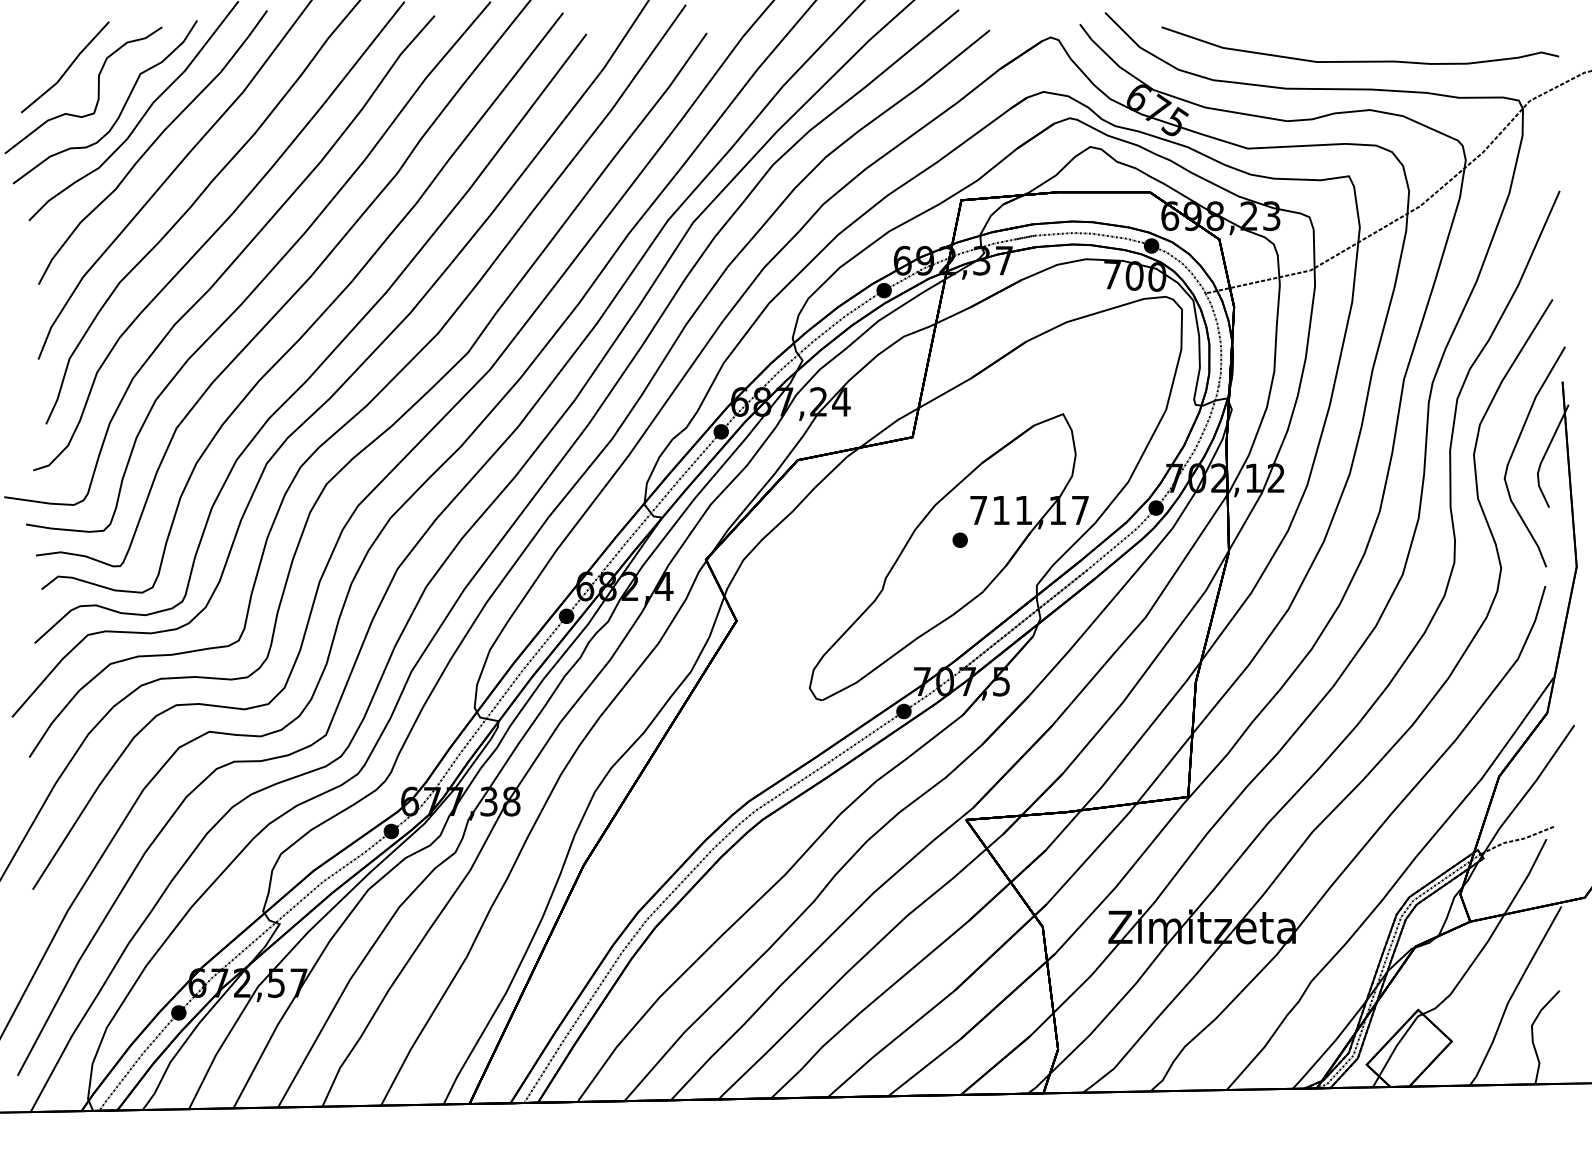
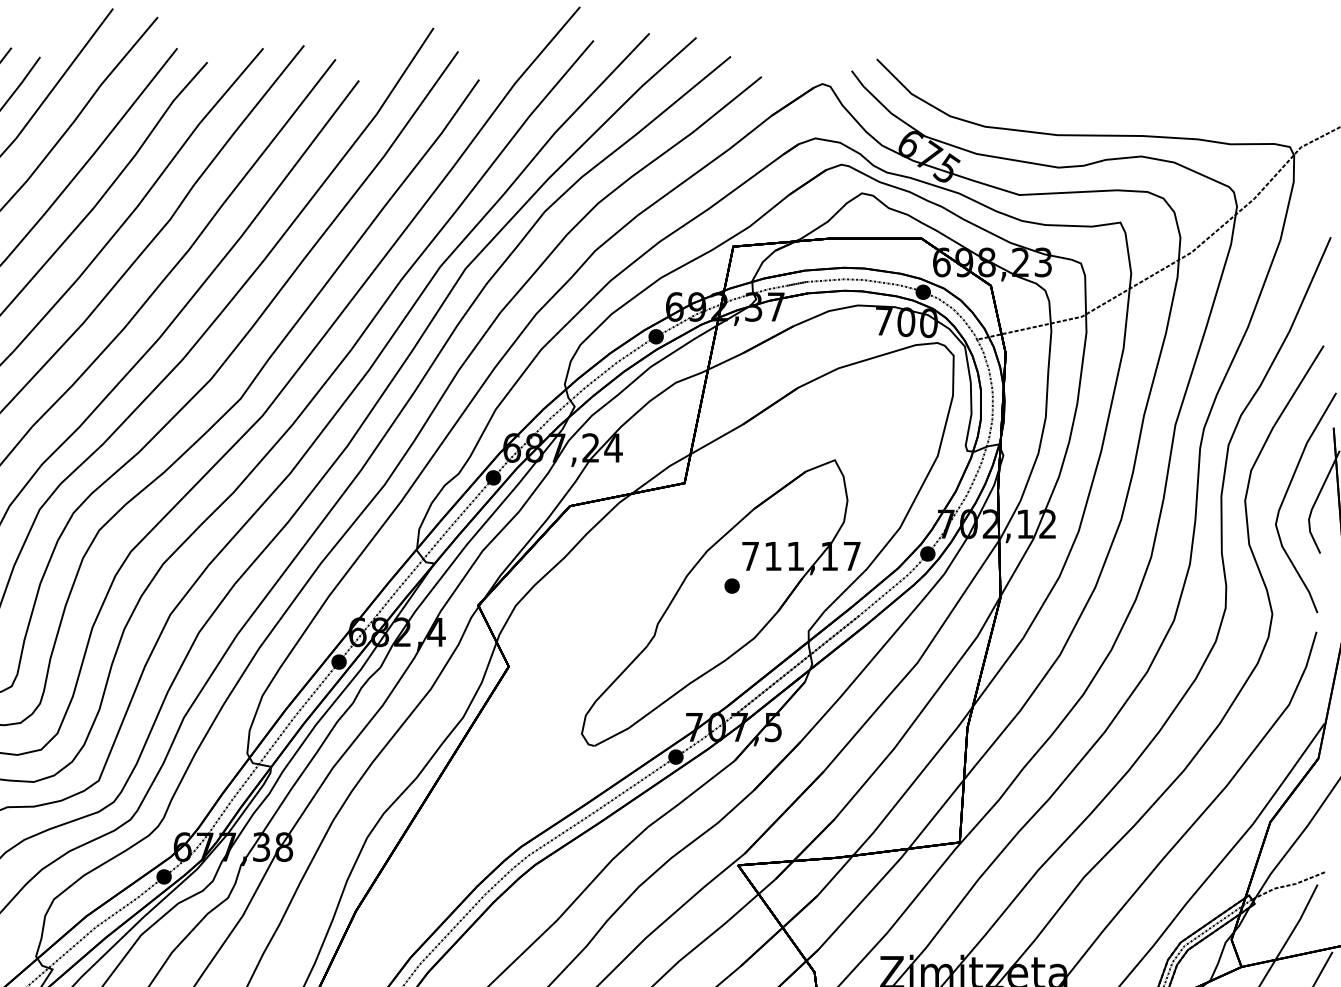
curve: (1360, 60) -> (1131, 107), removed

